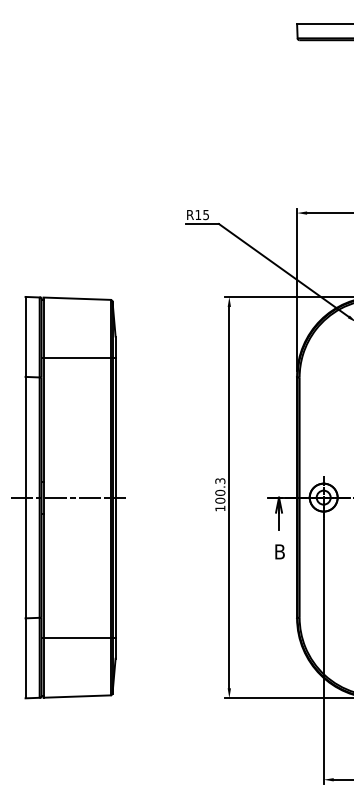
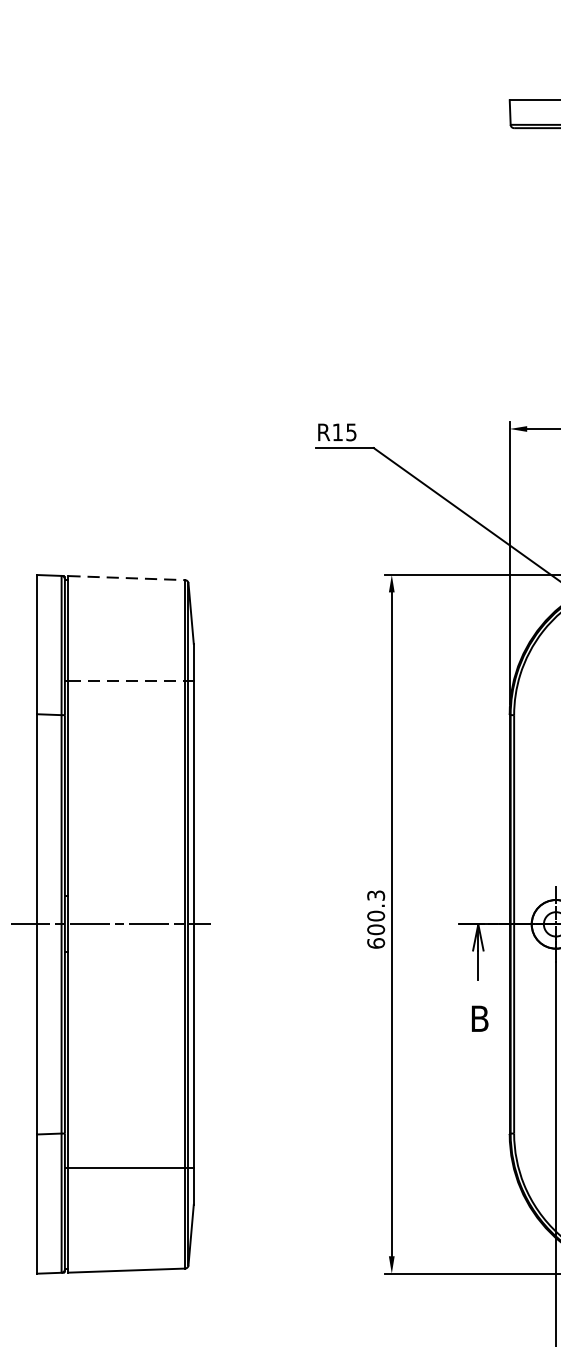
line: (77, 298) -> (127, 577), solid -> dashed
line: (77, 357) -> (127, 680), solid -> dashed
text: (220, 508) -> (376, 943), 100.3 -> 600.3

